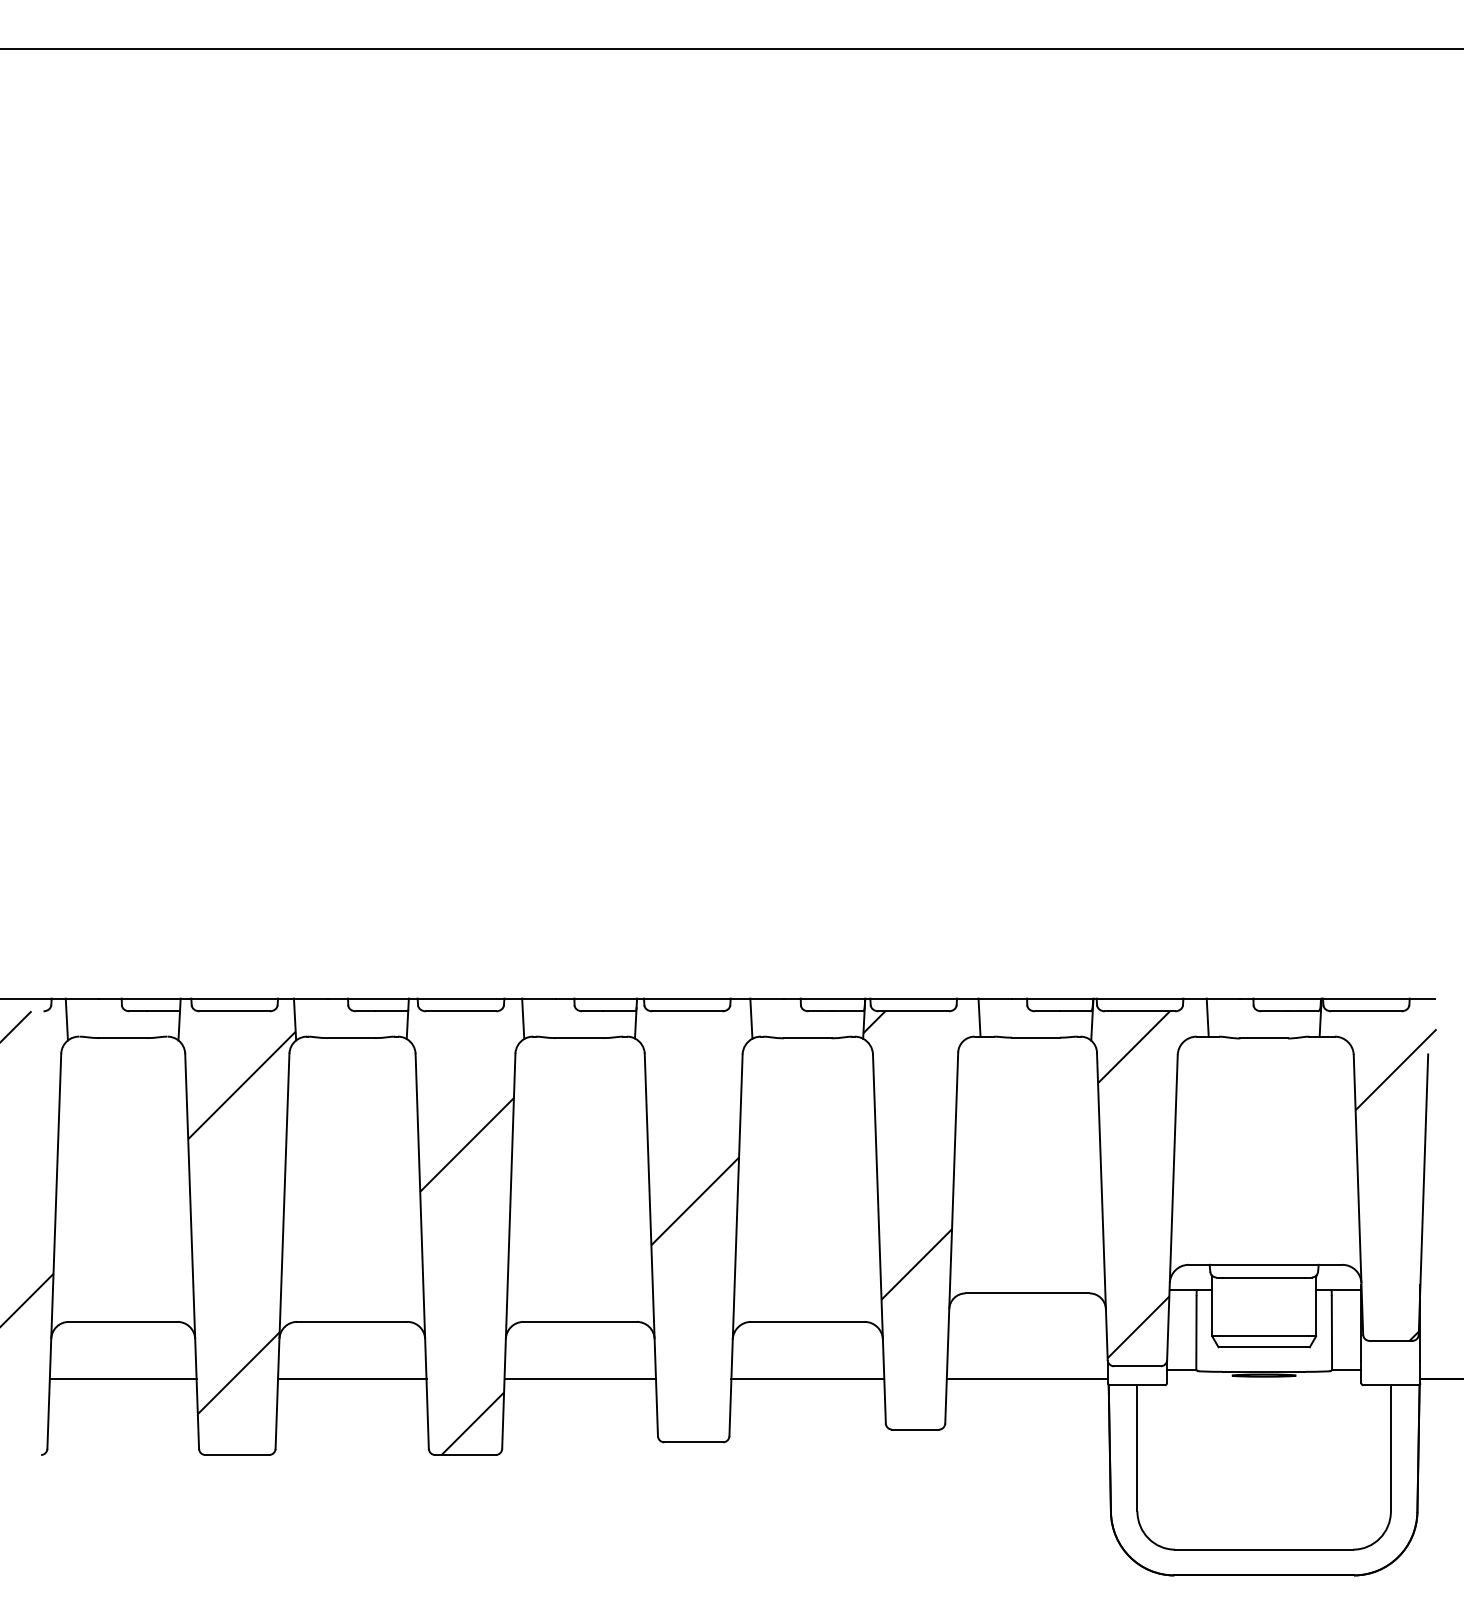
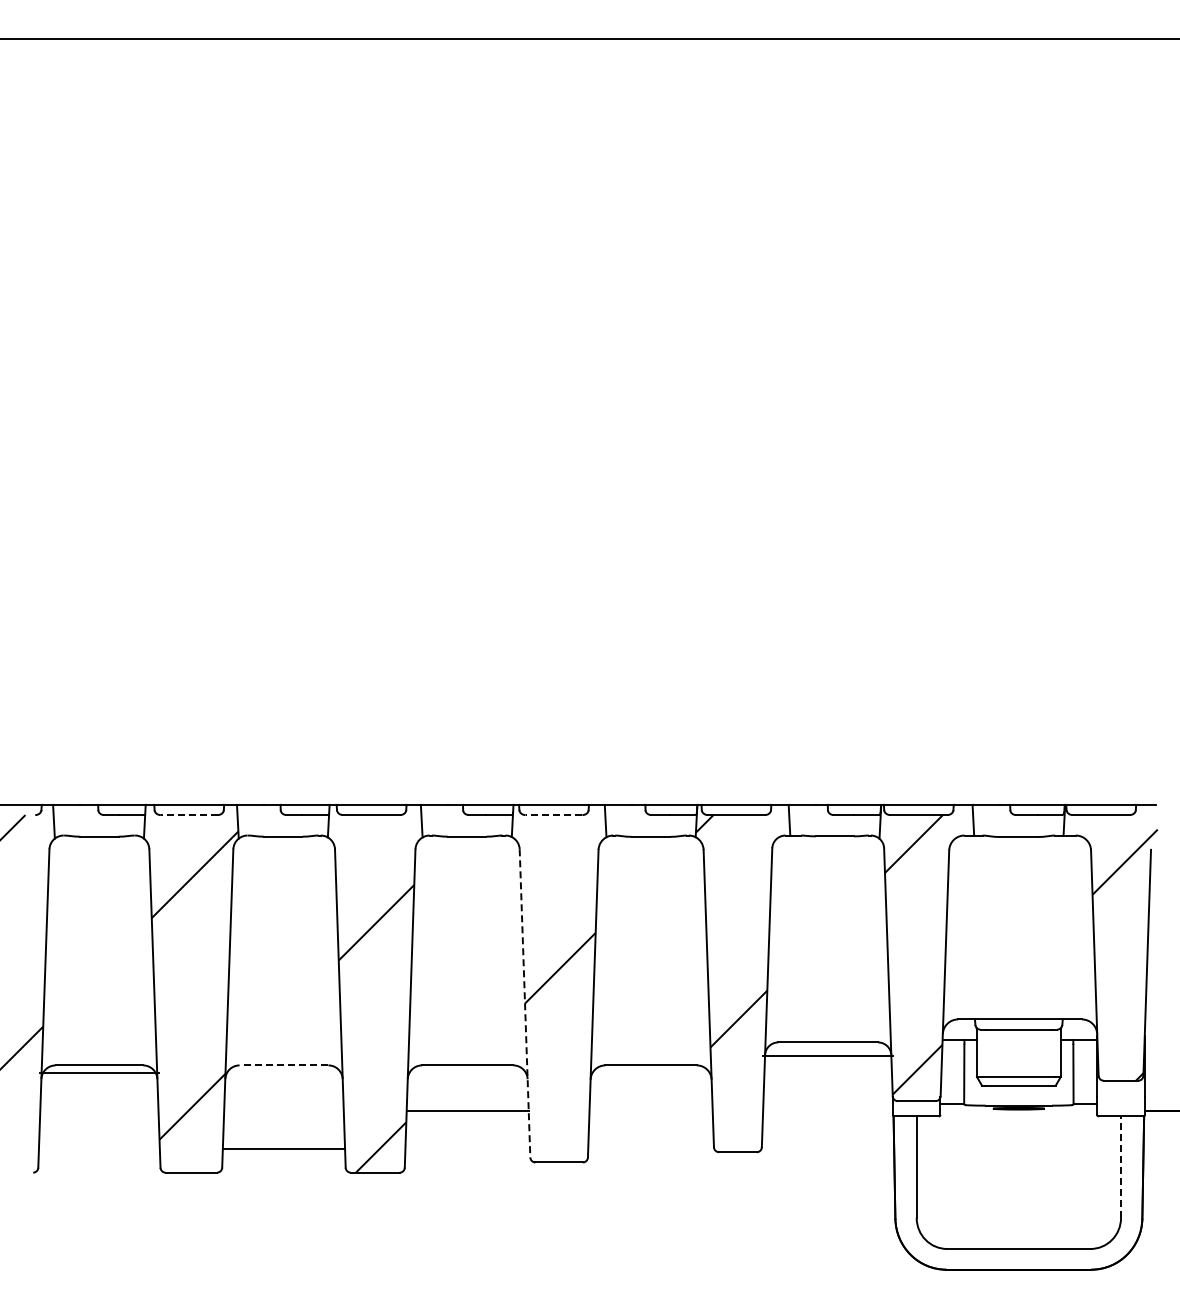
line: (233, 1011) -> (188, 815), solid -> dashed
line: (686, 1011) -> (553, 815), solid -> dashed
line: (651, 1245) -> (525, 1003), solid -> dashed
line: (351, 1322) -> (283, 1065), solid -> dashed
line: (123, 1379) -> (99, 1073), moved
line: (351, 1379) -> (283, 1149), moved
line: (807, 1379) -> (650, 1111), removed
line: (1026, 1379) -> (827, 1056), moved
line: (1391, 1448) -> (1121, 1167), solid -> dashed

